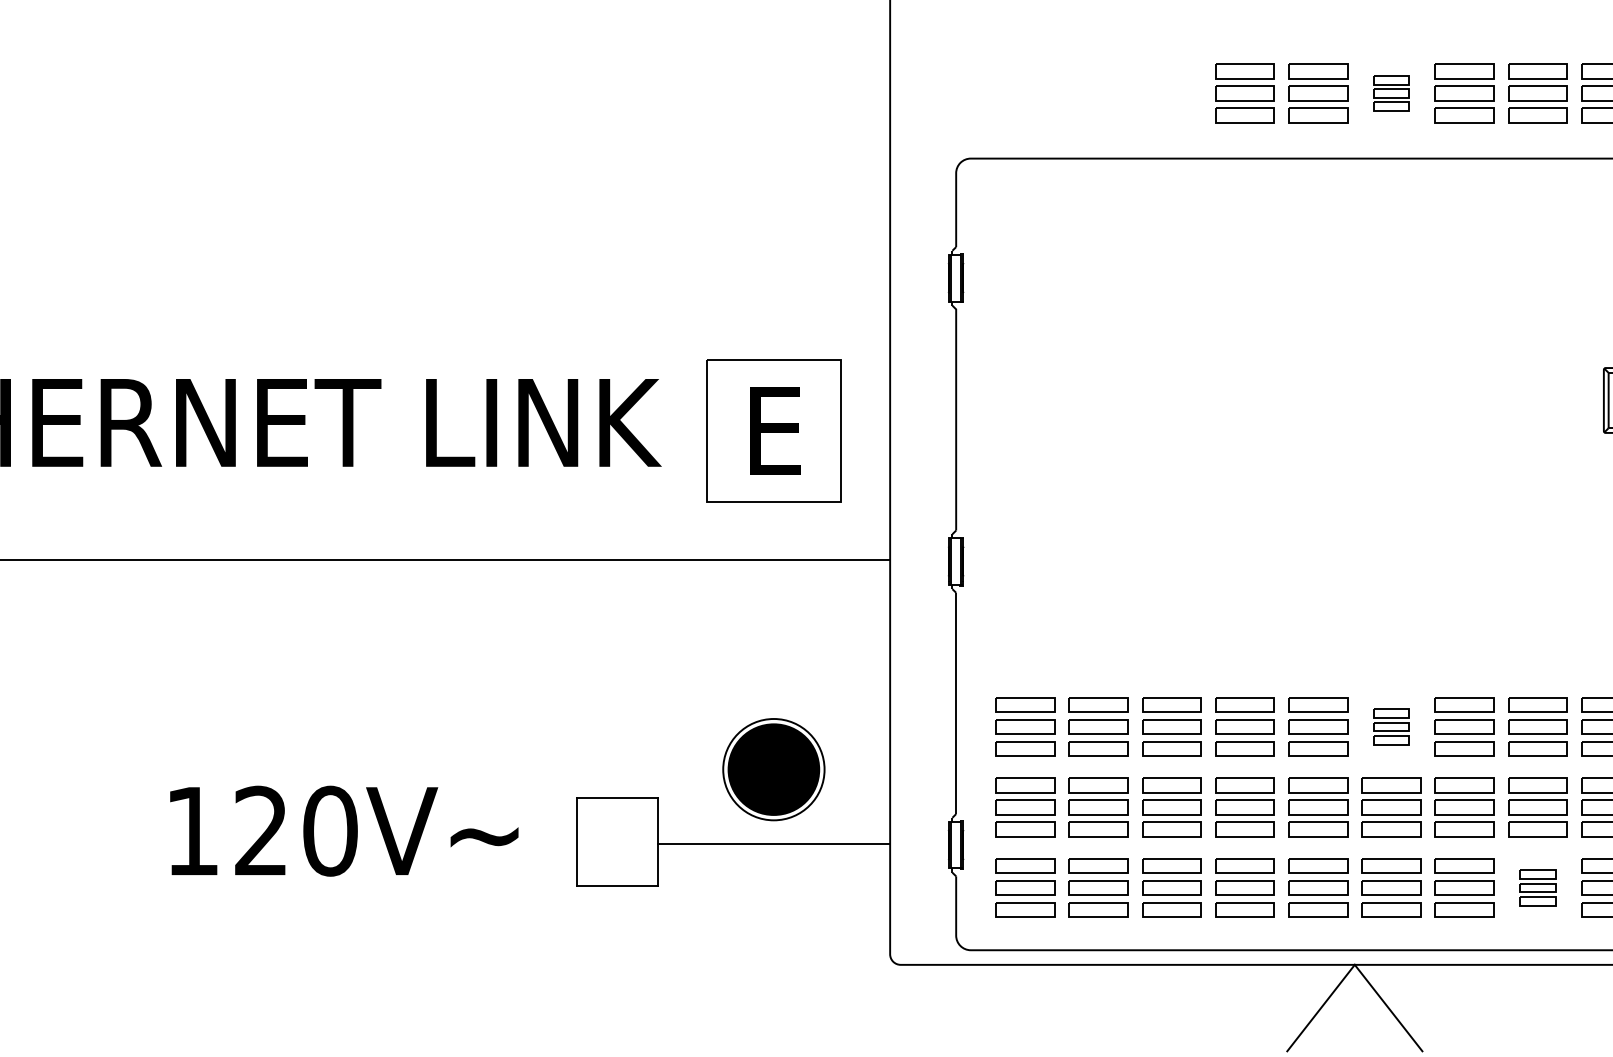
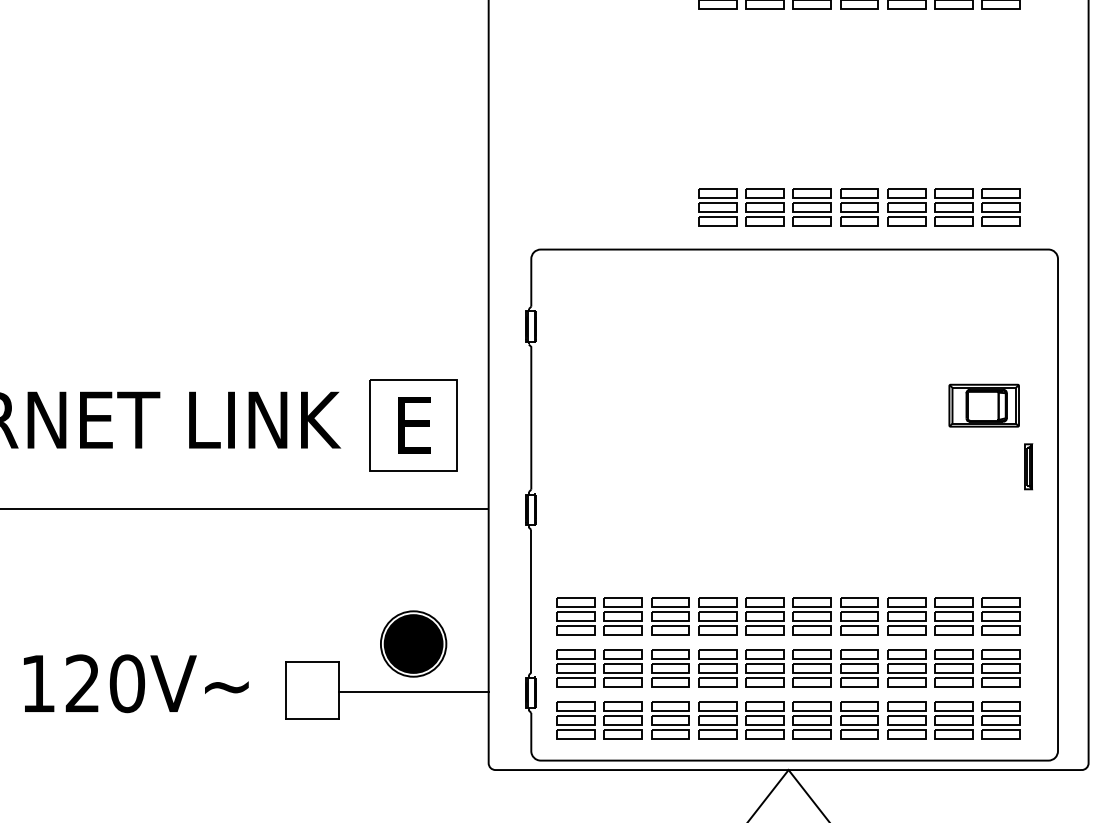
part: (1390, 93) -> (811, 207), size x1.67
part: (1390, 727) -> (811, 616), size x1.67
part: (1537, 888) -> (906, 720), size x1.67

